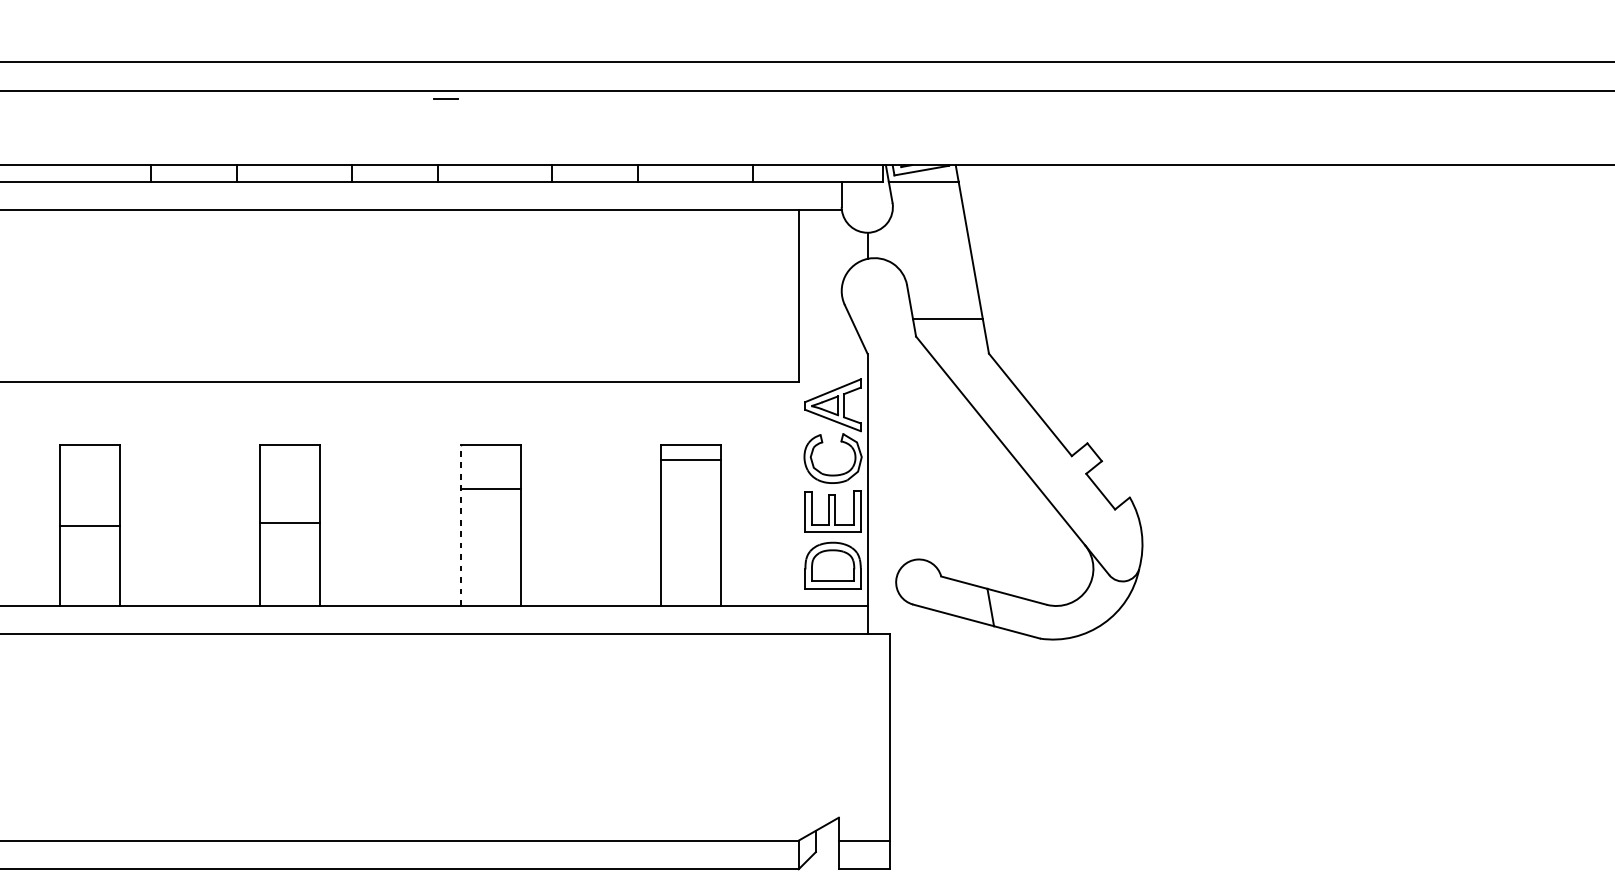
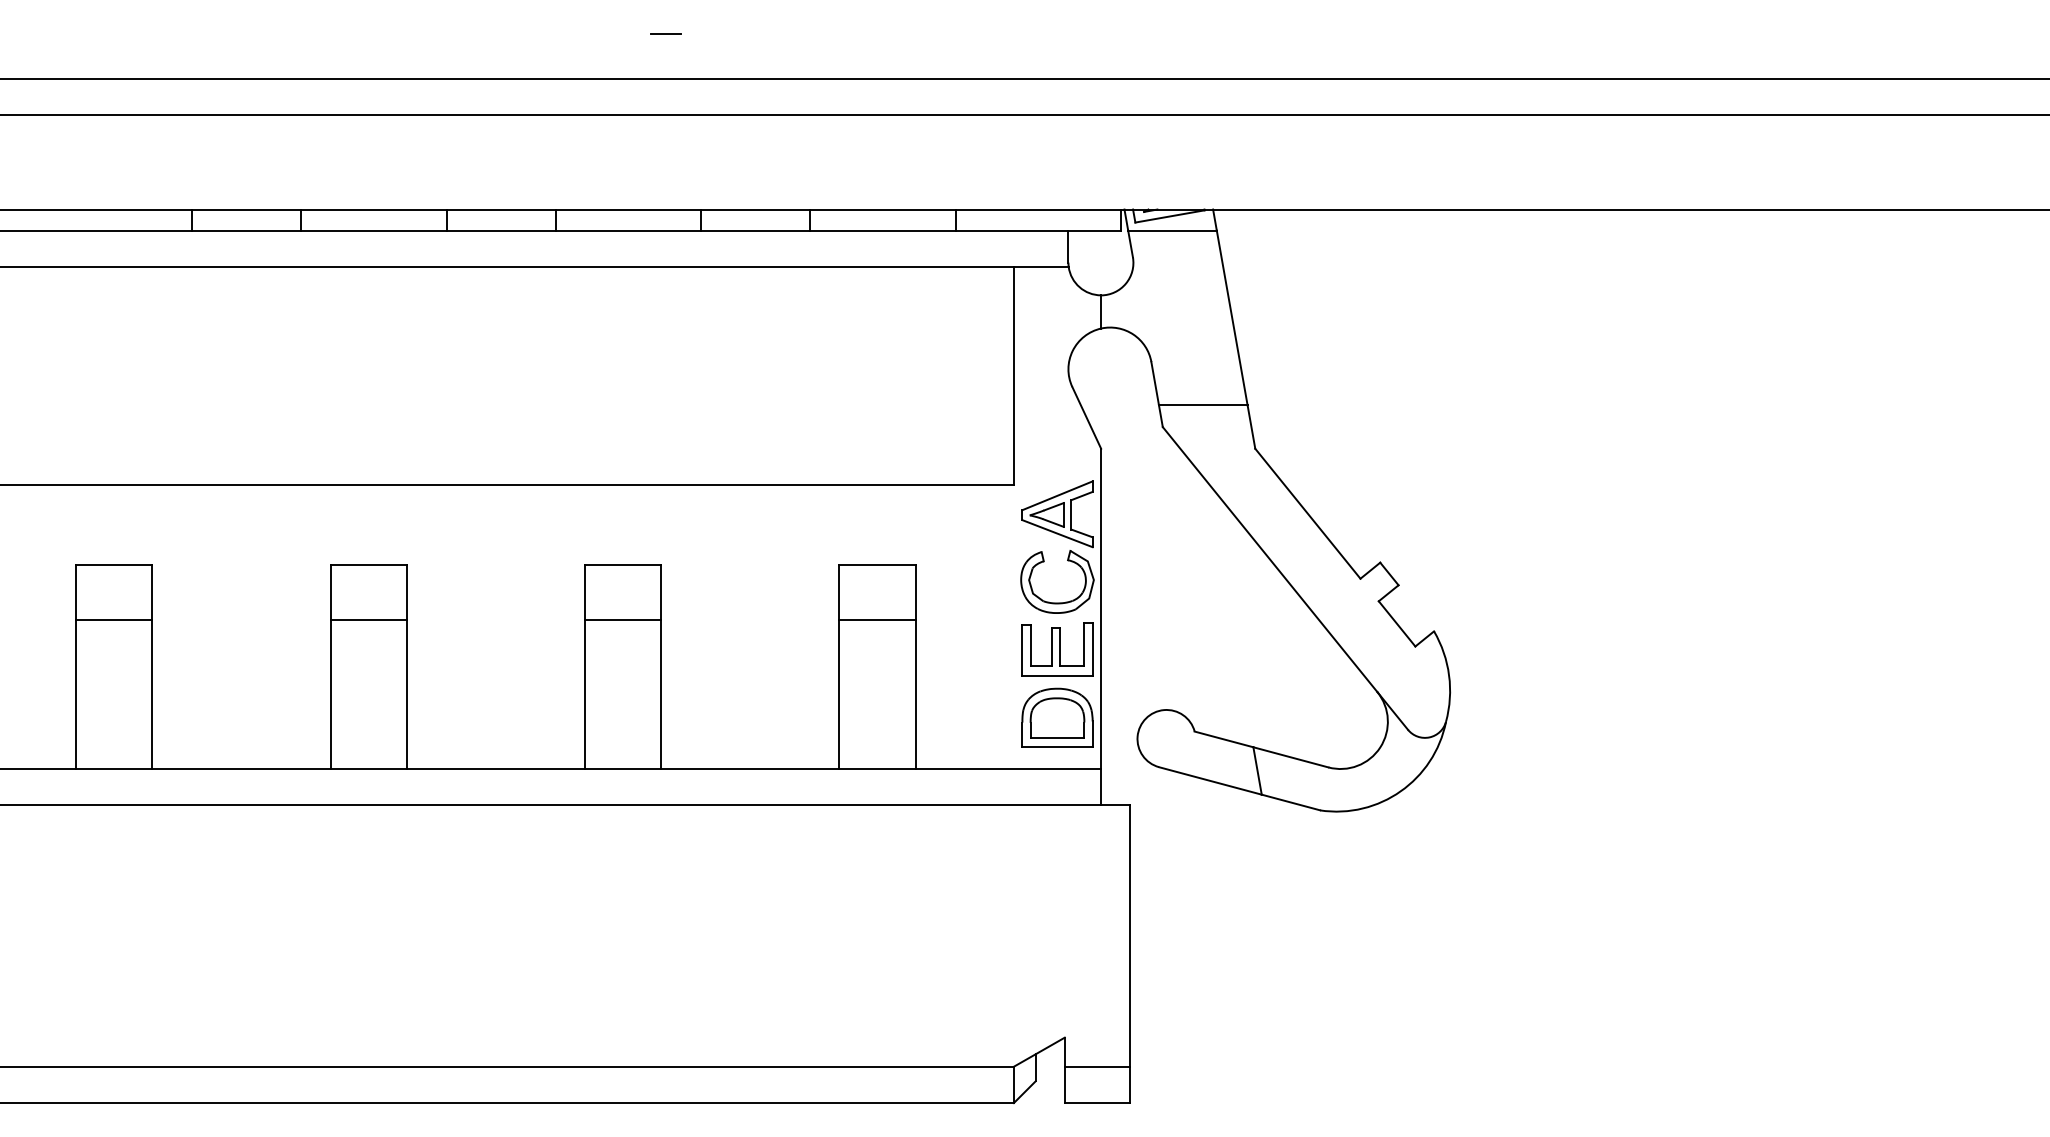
line: (445, 98) -> (665, 33), moved
line: (691, 459) -> (877, 619), moved
line: (290, 522) -> (368, 619), moved
line: (90, 525) -> (114, 619), moved
line: (460, 525) -> (584, 666), dashed -> solid

